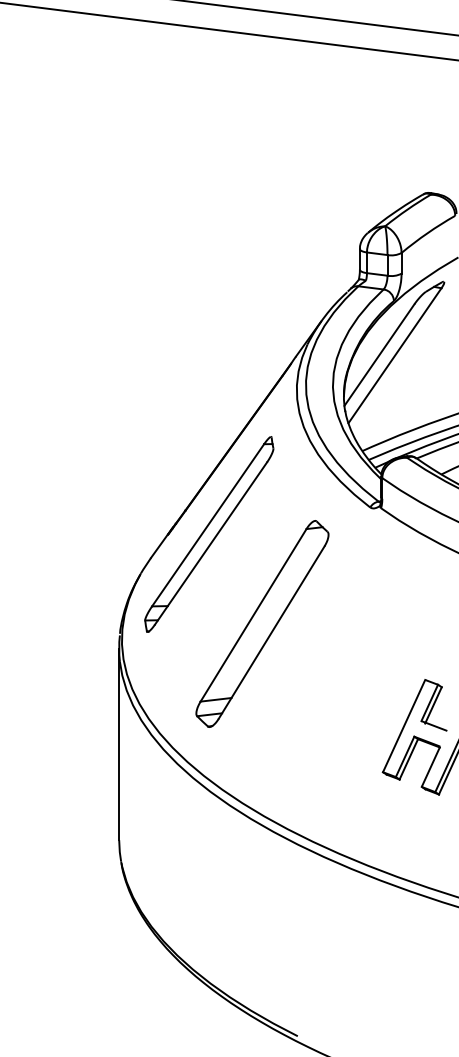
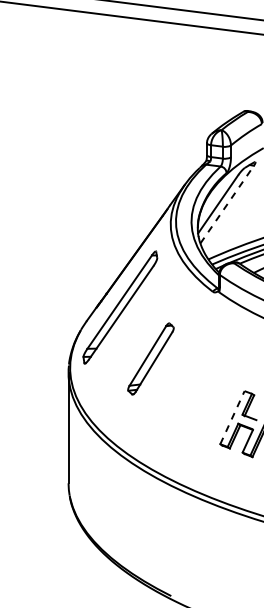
line: (395, 355) -> (227, 204), solid -> dashed
part: (261, 623) -> (150, 358), size x0.6
line: (404, 725) -> (232, 417), solid -> dashed

